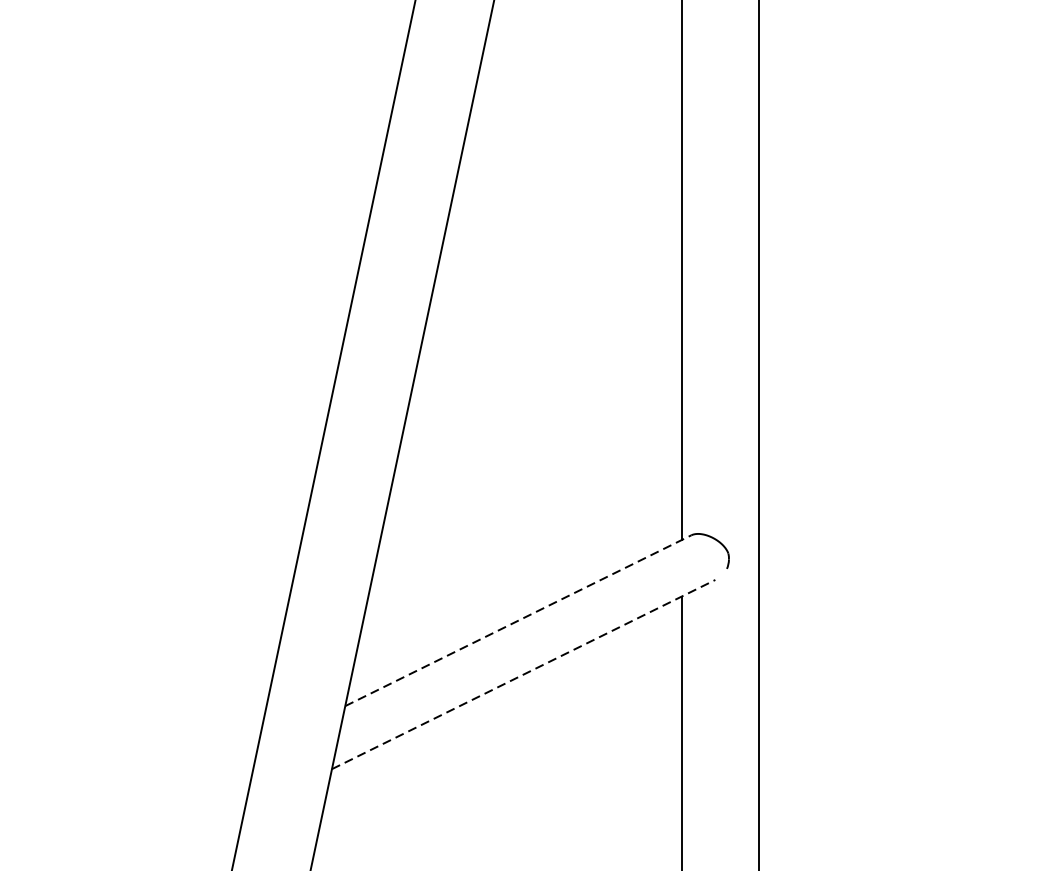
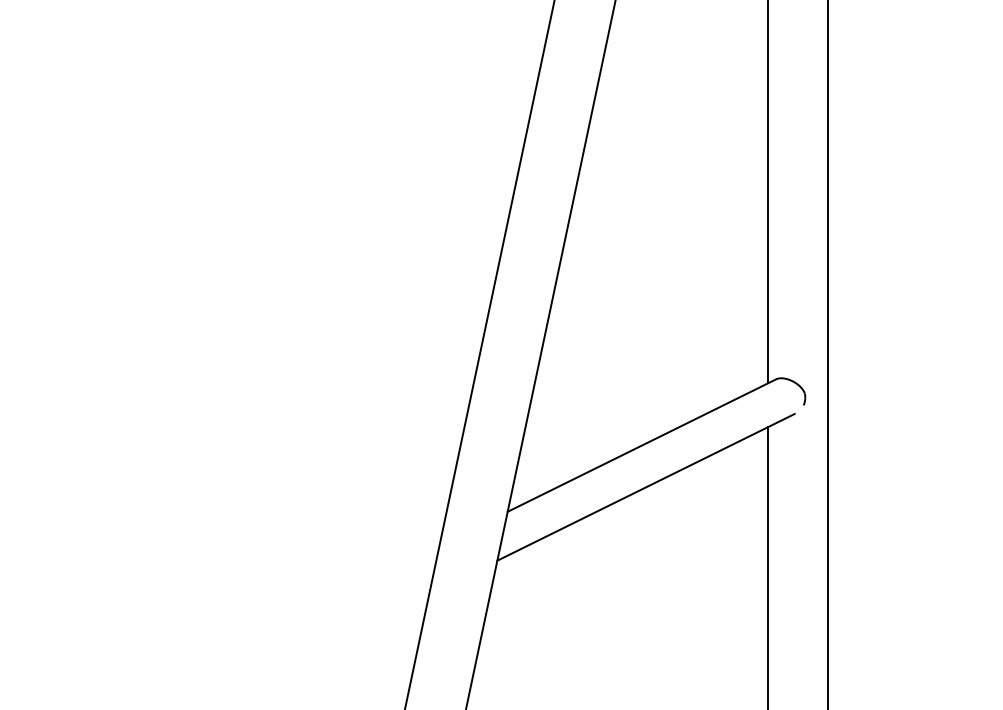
line: (517, 620) -> (641, 445), dashed -> solid
line: (524, 674) -> (646, 487), dashed -> solid

